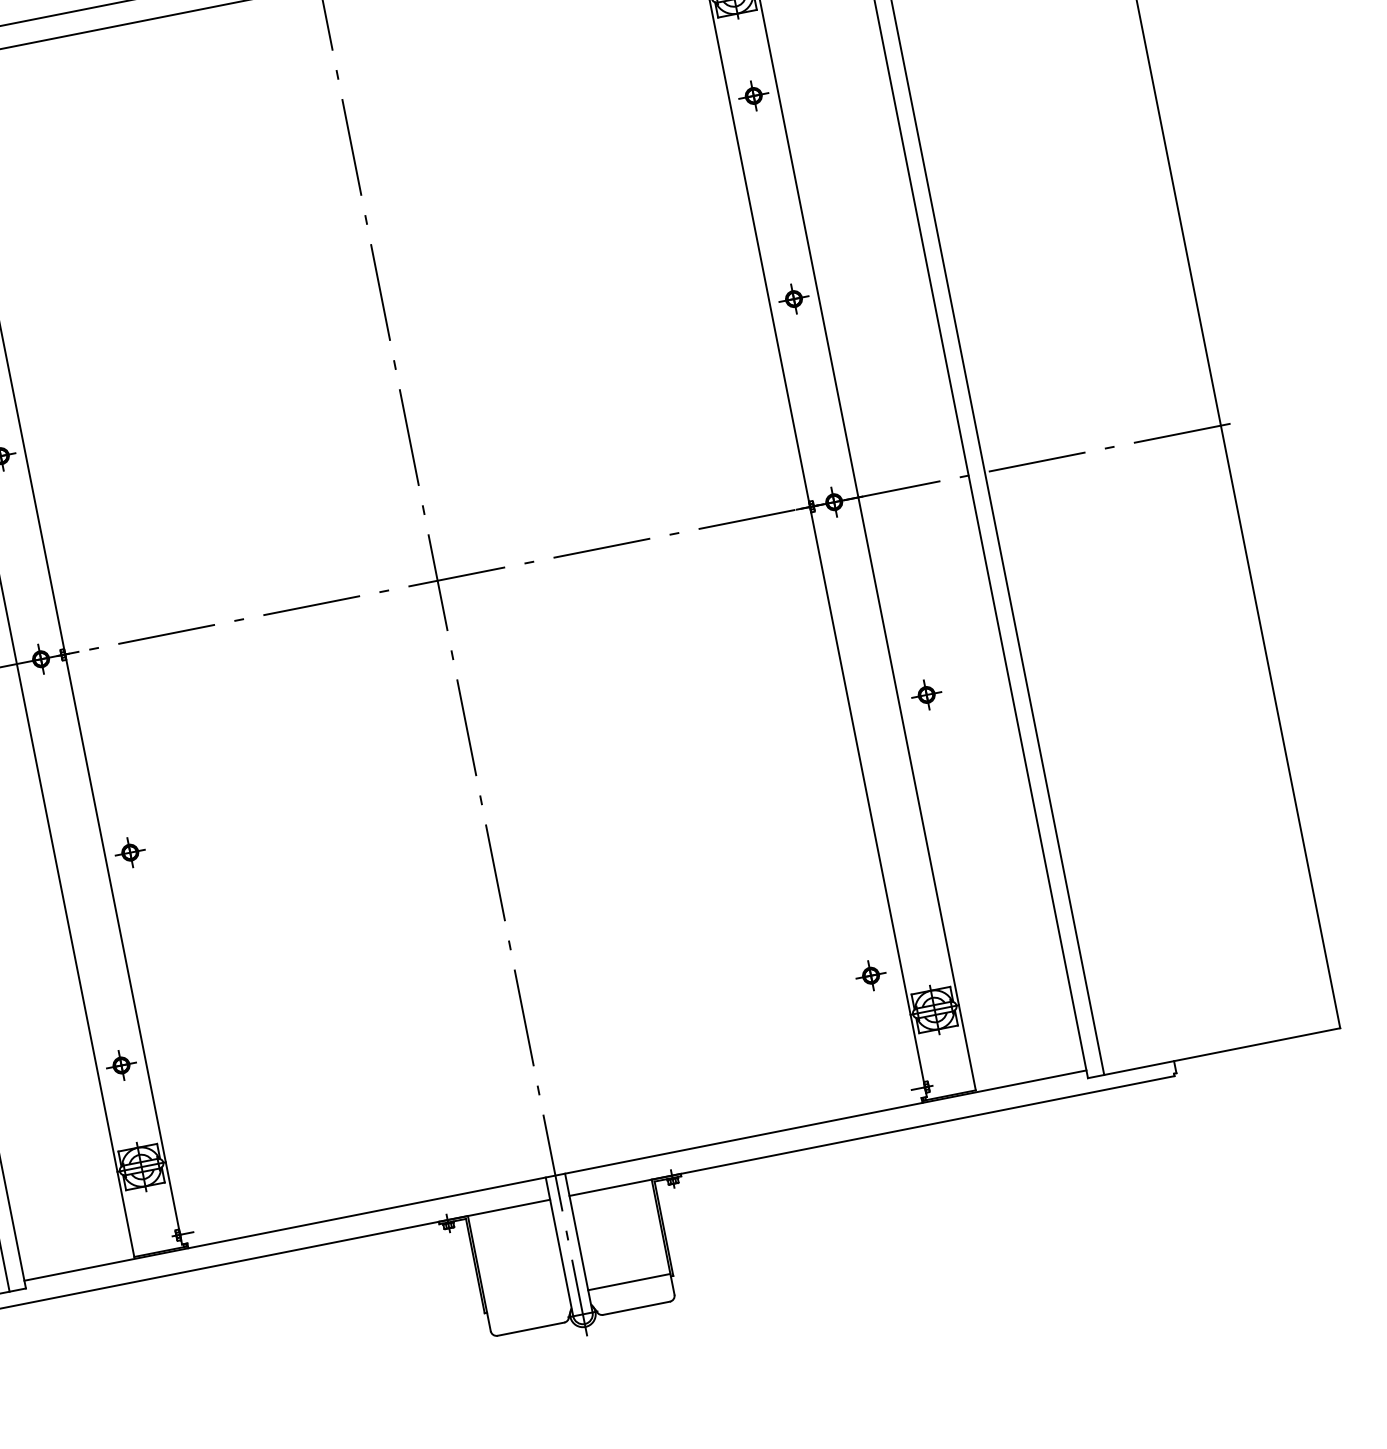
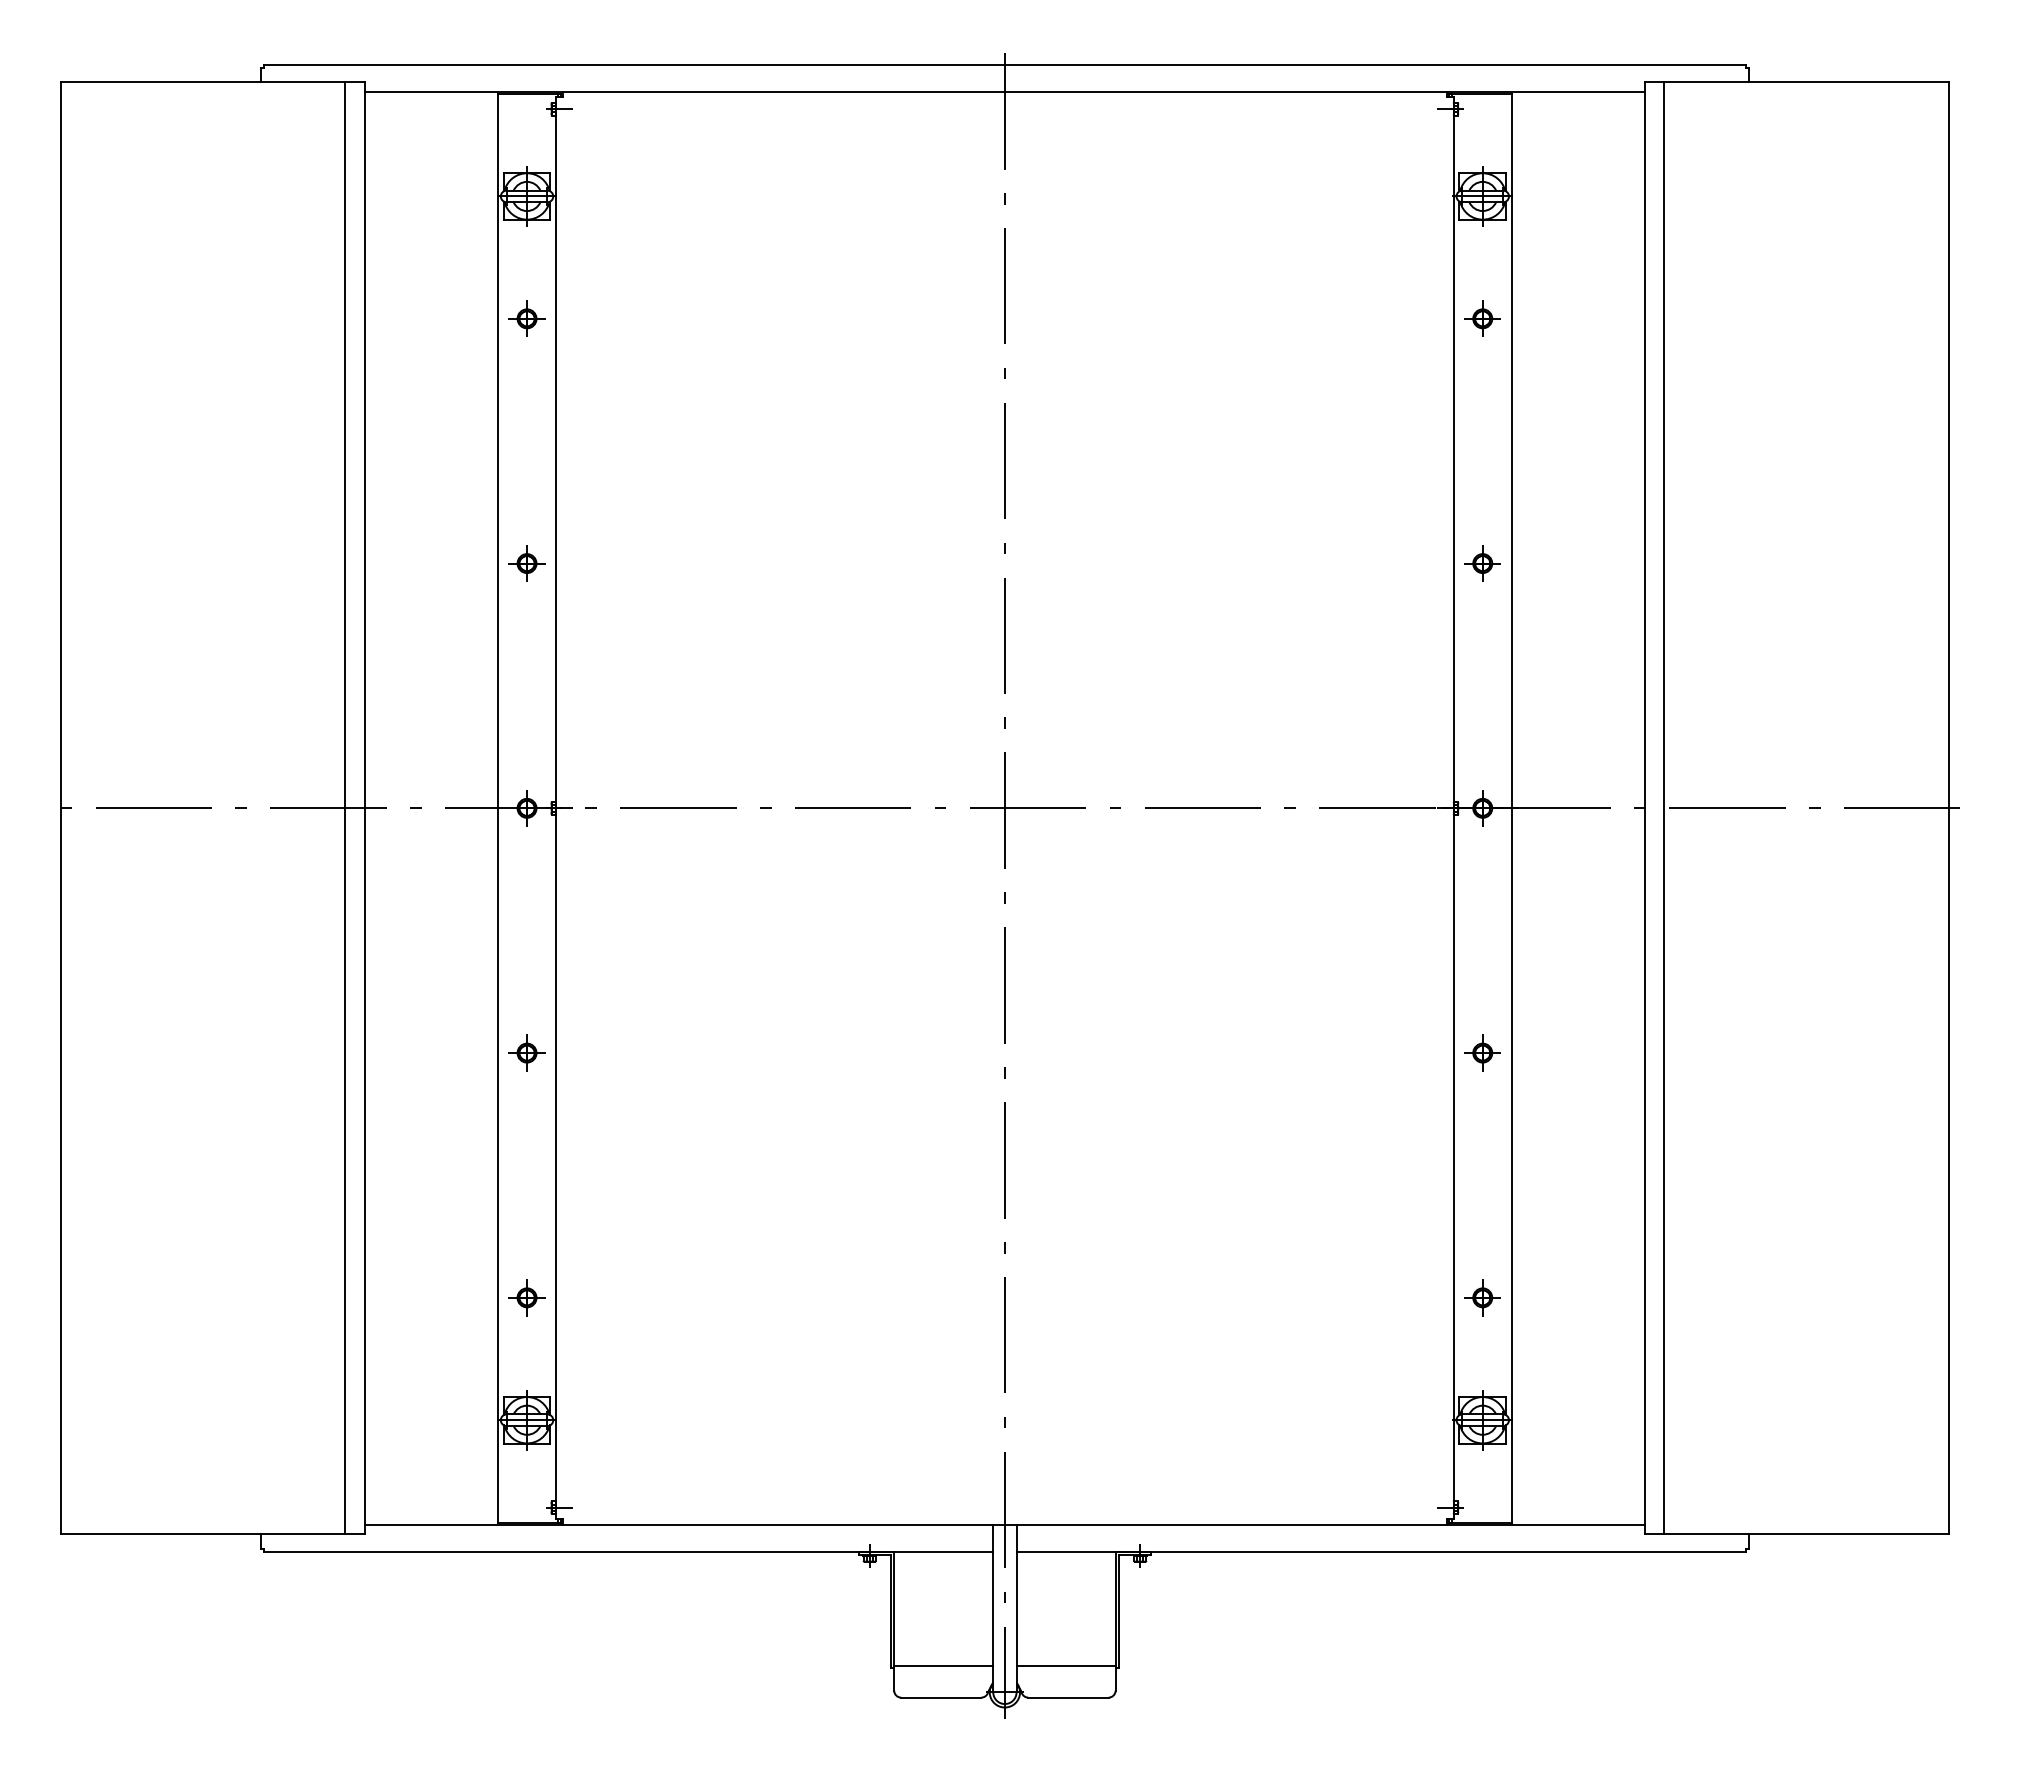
part: (926, 694) -> (1482, 1052), moved
part: (129, 852) -> (526, 1052), moved
part: (870, 975) -> (1482, 1297), moved
line: (527, 1302) -> (943, 1665), added

